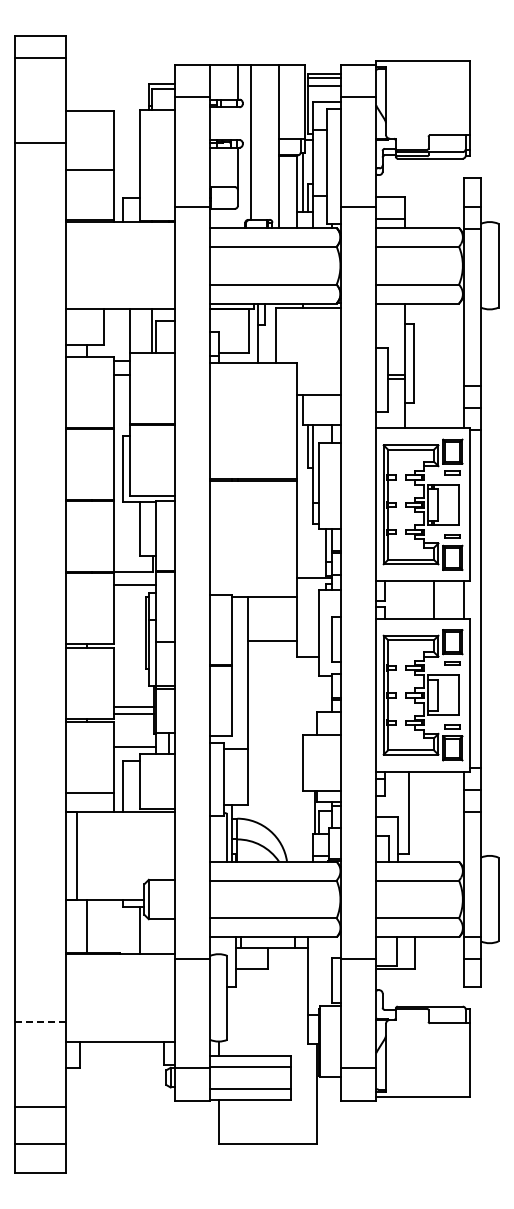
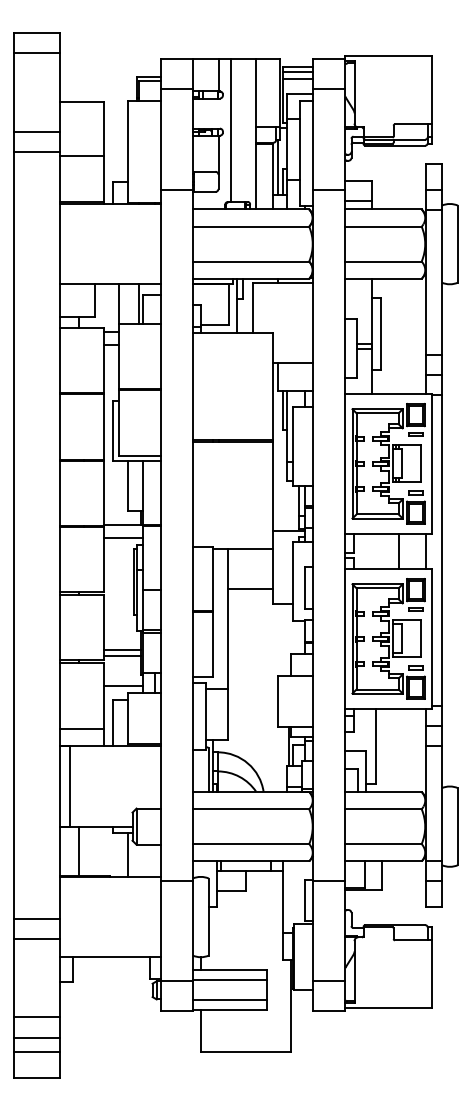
line: (40, 165) -> (37, 152), added
line: (40, 1000) -> (37, 919), added
line: (40, 1021) -> (37, 938), dashed -> solid
line: (40, 1129) -> (37, 1038), added

